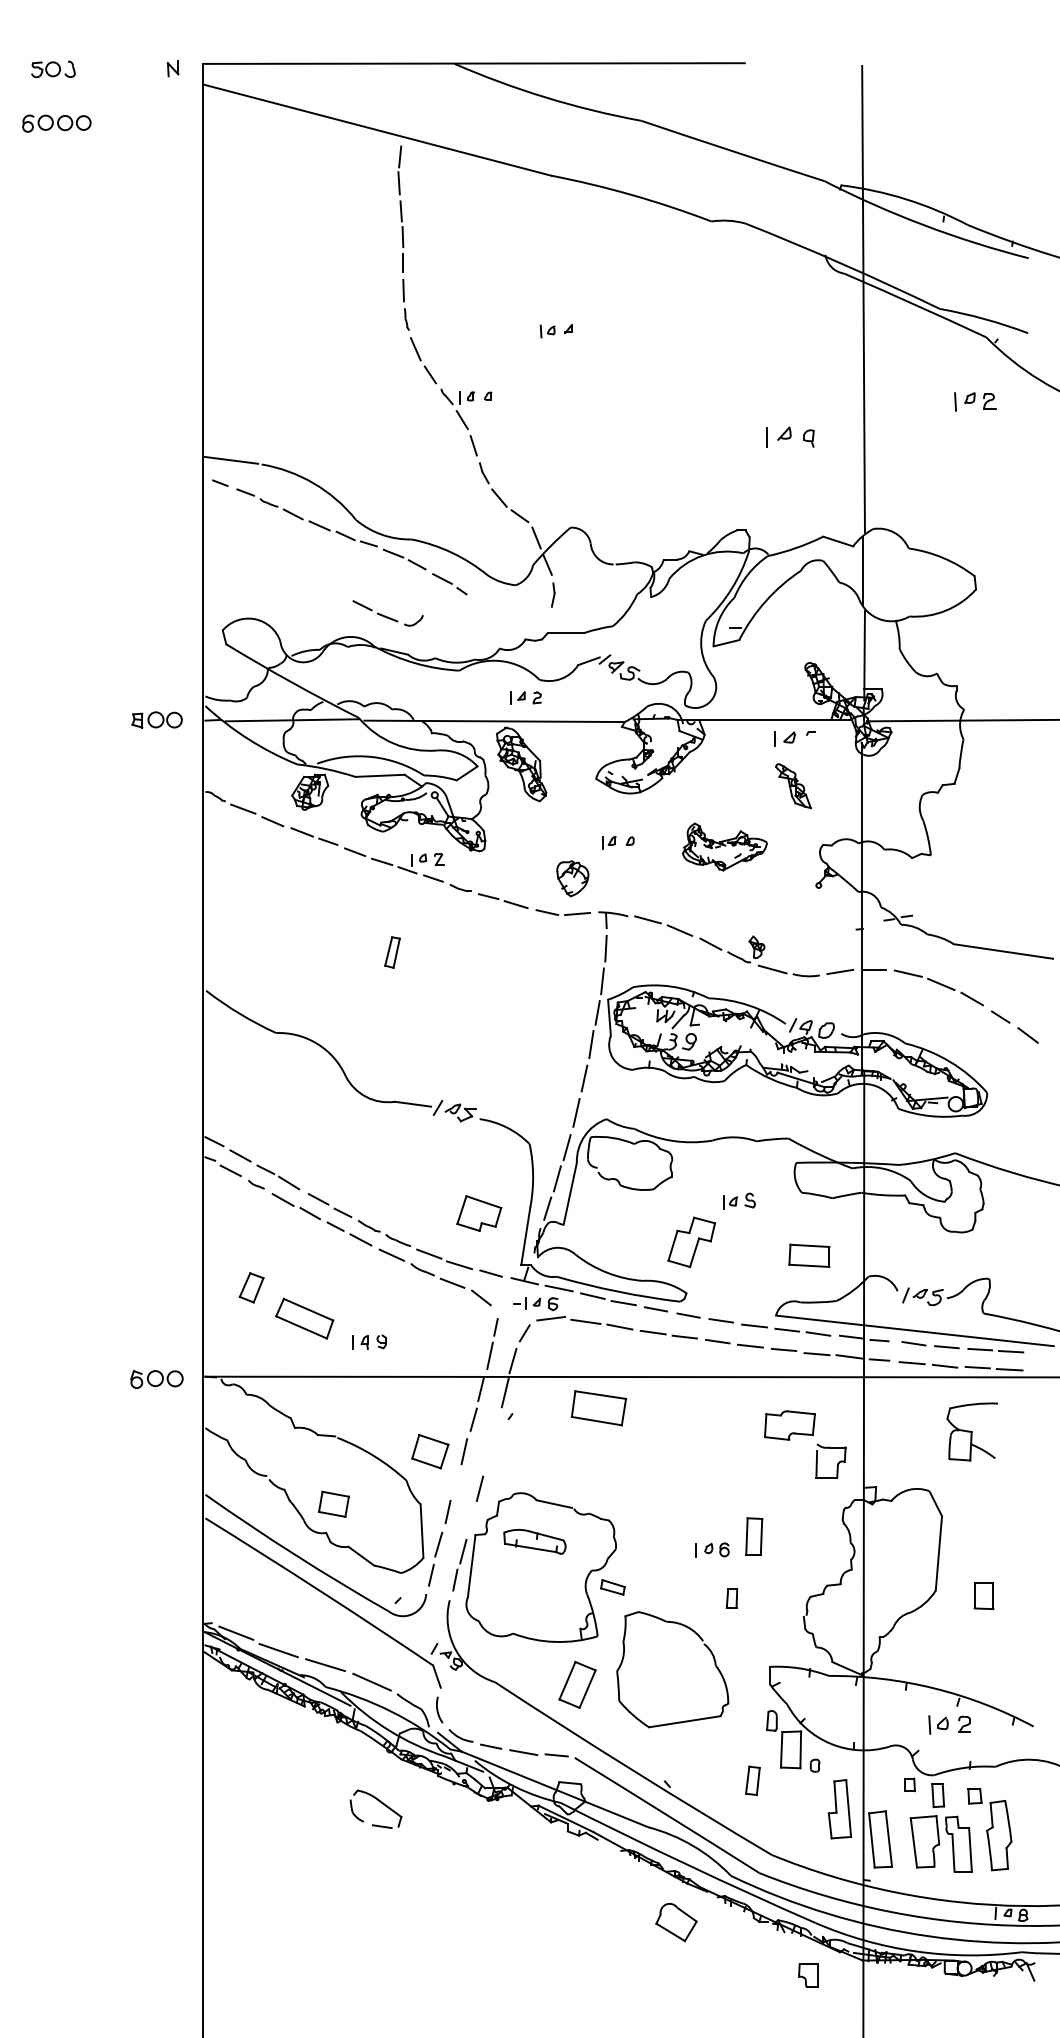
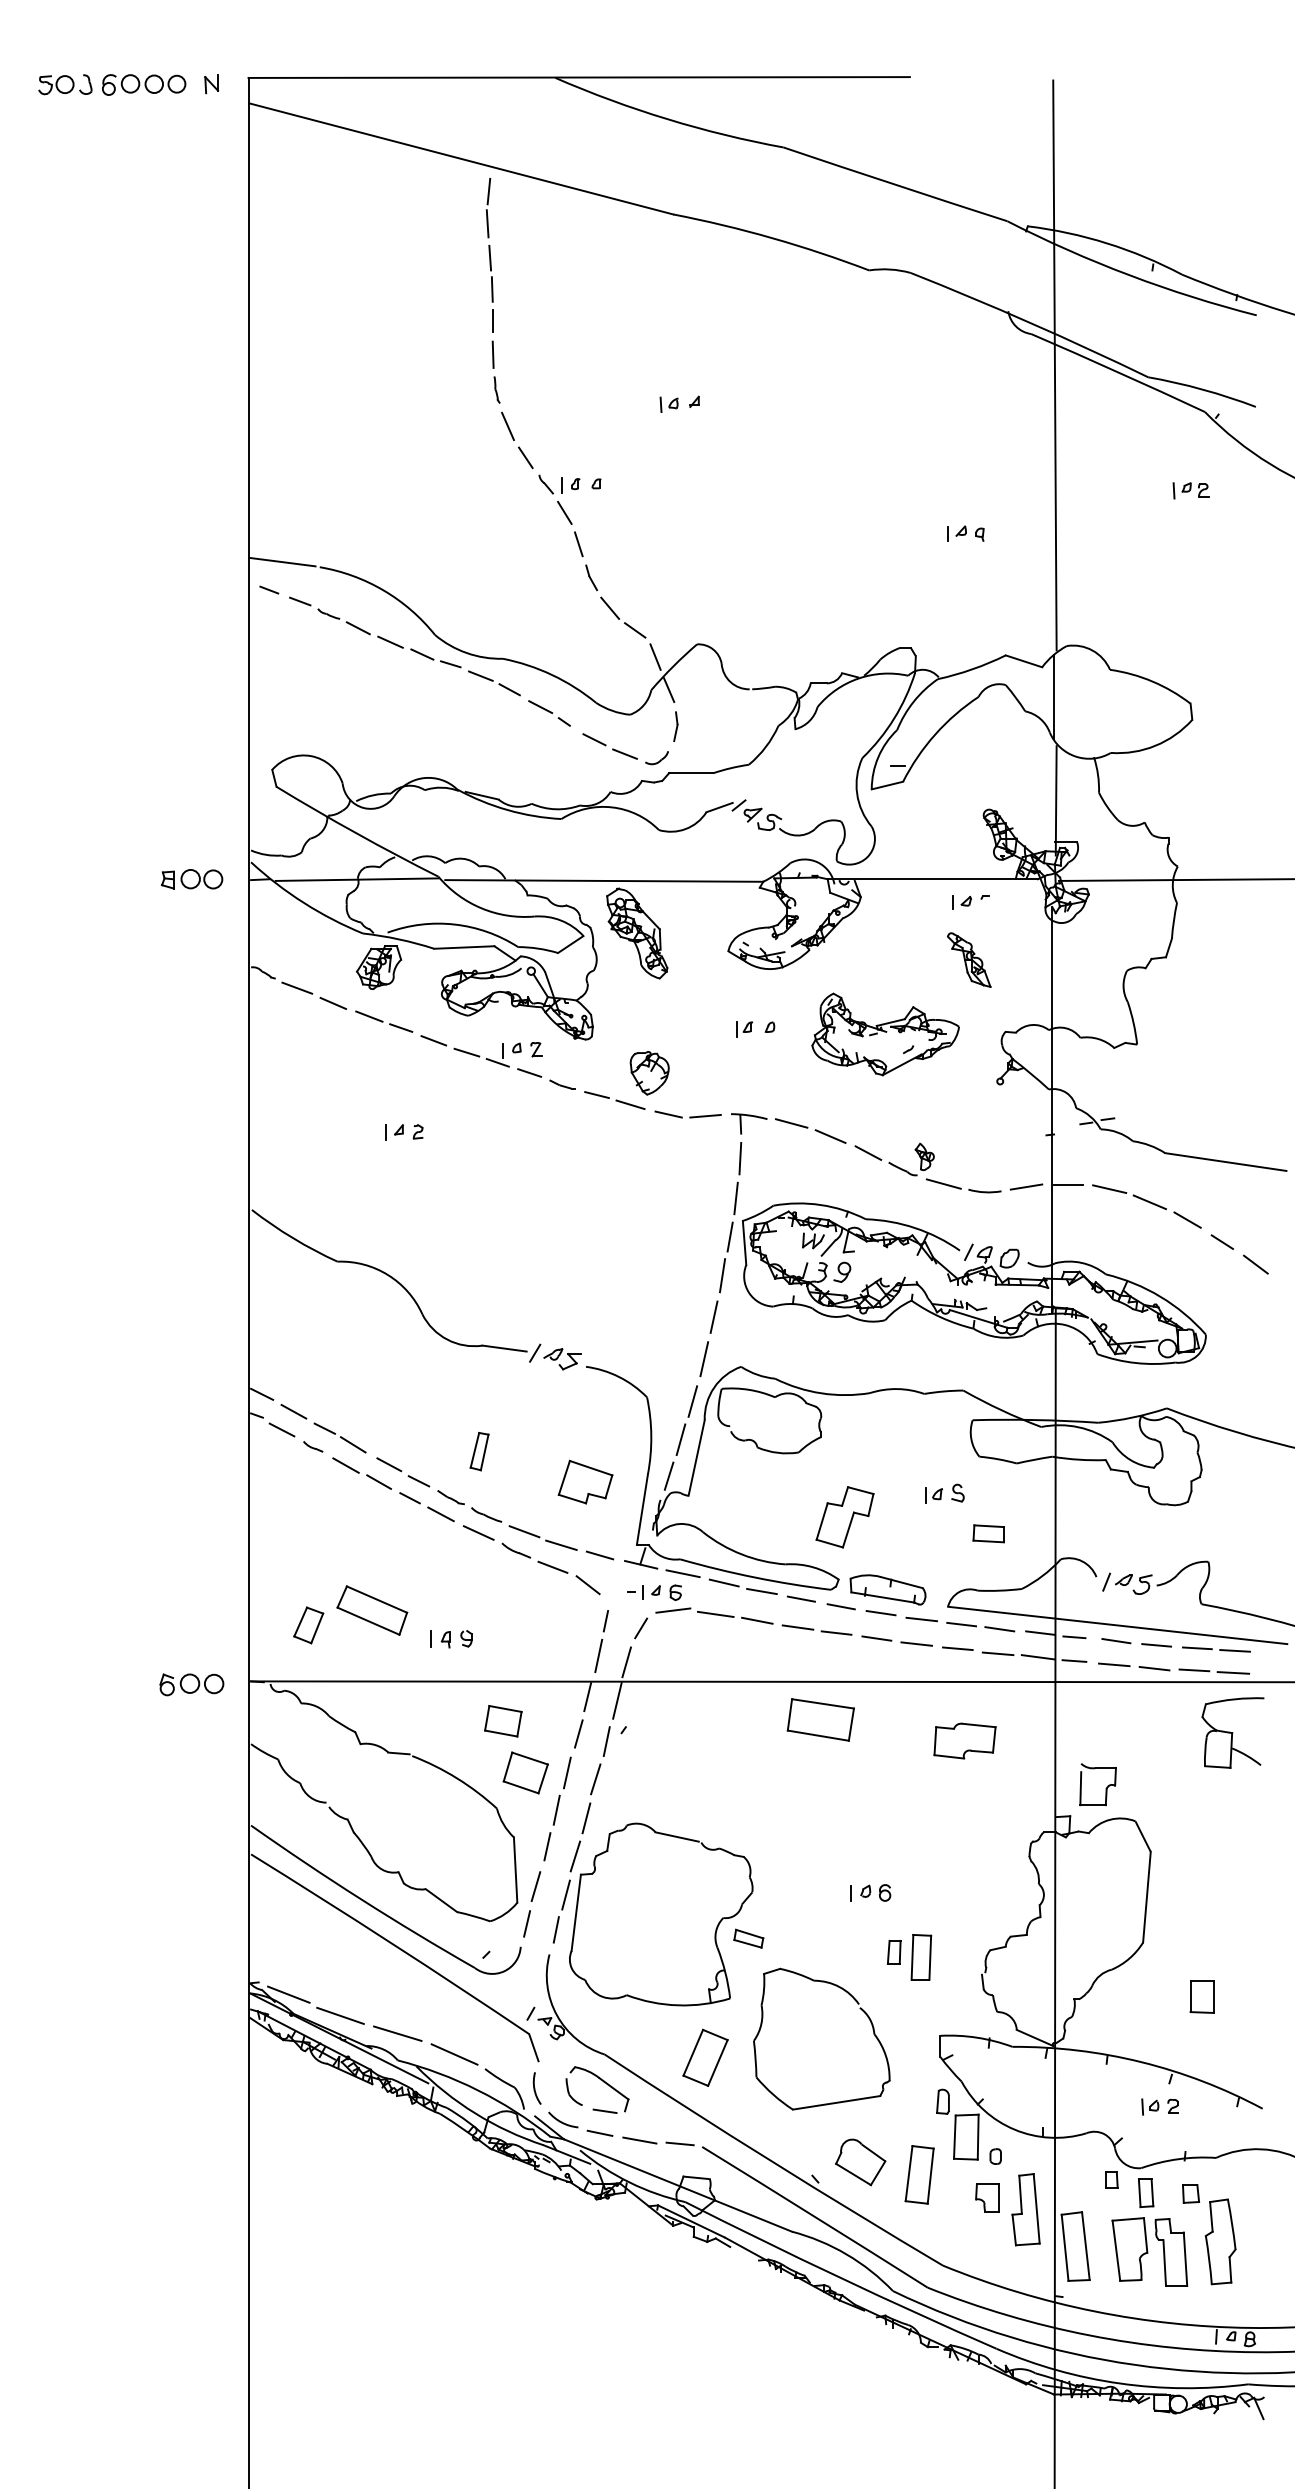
part: (56, 123) -> (143, 84), moved
part: (974, 401) -> (1190, 490), size x0.71
part: (790, 436) -> (965, 533), size x0.62
part: (387, 613) -> (624, 749), moved
part: (525, 697) -> (403, 1131), moved
part: (794, 738) -> (970, 901), size x0.71
part: (724, 846) -> (885, 1033), size x1.43
part: (572, 878) -> (649, 1072), moved
part: (392, 952) -> (479, 1451), moved
part: (739, 1200) -> (944, 1493), moved
part: (809, 1255) -> (988, 1533), size x0.62
part: (251, 1287) -> (308, 1624), moved
part: (598, 1408) -> (820, 1720), moved
line: (496, 1425) -> (606, 1740), added
part: (971, 1431) -> (1231, 1732), moved
line: (487, 1456) -> (595, 1778), added
part: (837, 1463) -> (1106, 1787), moved
line: (455, 1482) -> (556, 1810), added
part: (333, 1503) -> (502, 1720), moved
line: (470, 1519) -> (574, 1855), added
part: (754, 1536) -> (921, 1957), moved
part: (534, 1541) -> (887, 1589), moved
part: (983, 1595) -> (1201, 1996), moved
part: (949, 1725) -> (1159, 2107), size x0.71
part: (752, 1780) -> (919, 2174), size x1.67
part: (379, 1802) -> (601, 2081), moved
part: (676, 1922) -> (860, 2162), moved
part: (808, 1975) -> (987, 2197), moved

